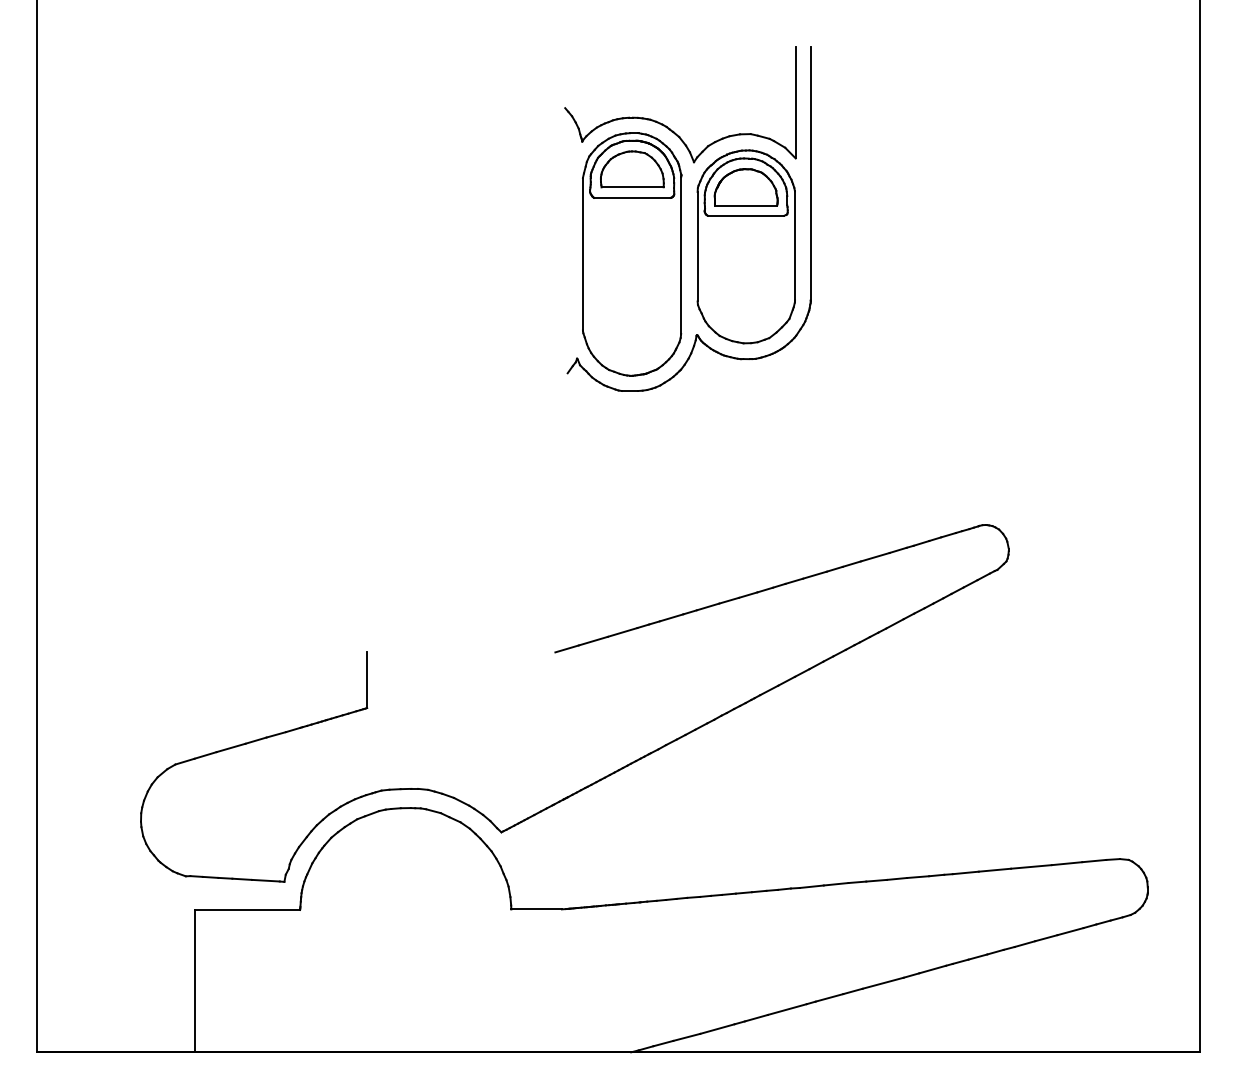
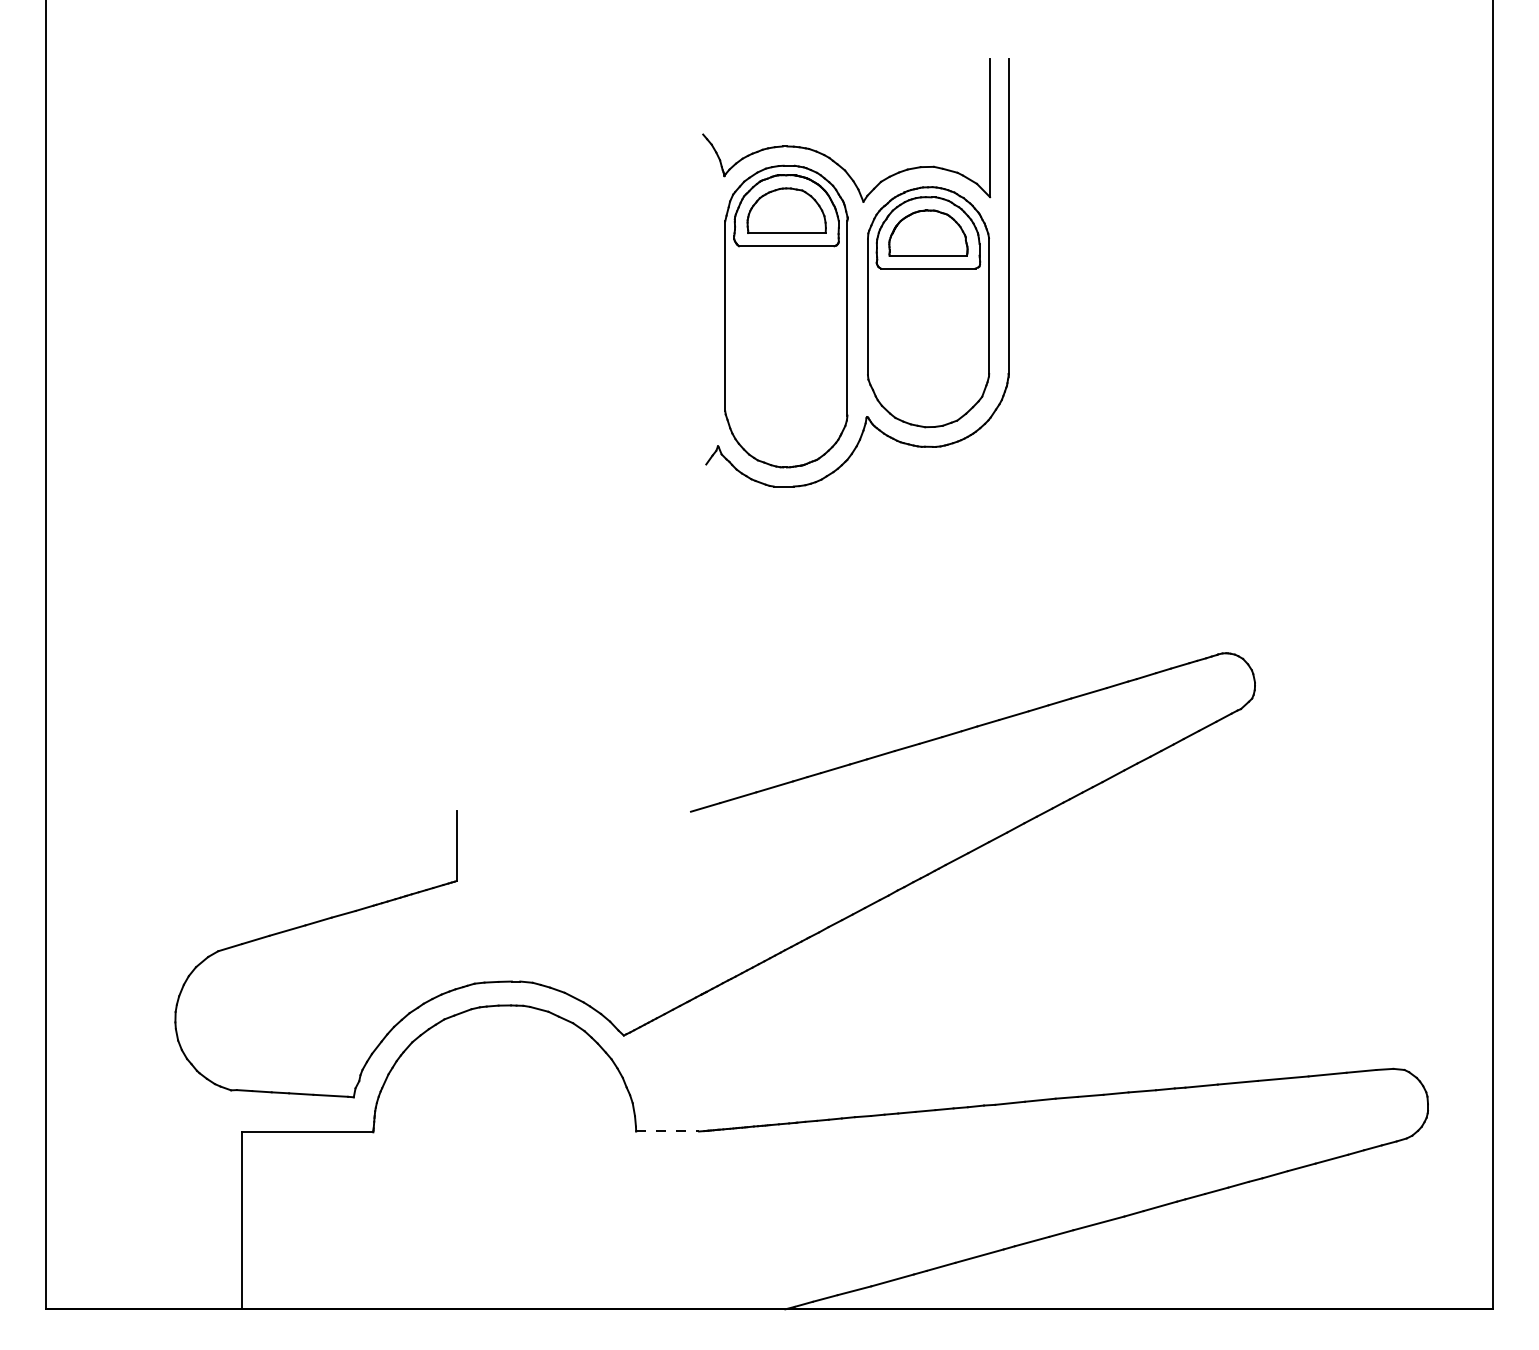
line: (537, 909) -> (668, 1131), solid -> dashed

